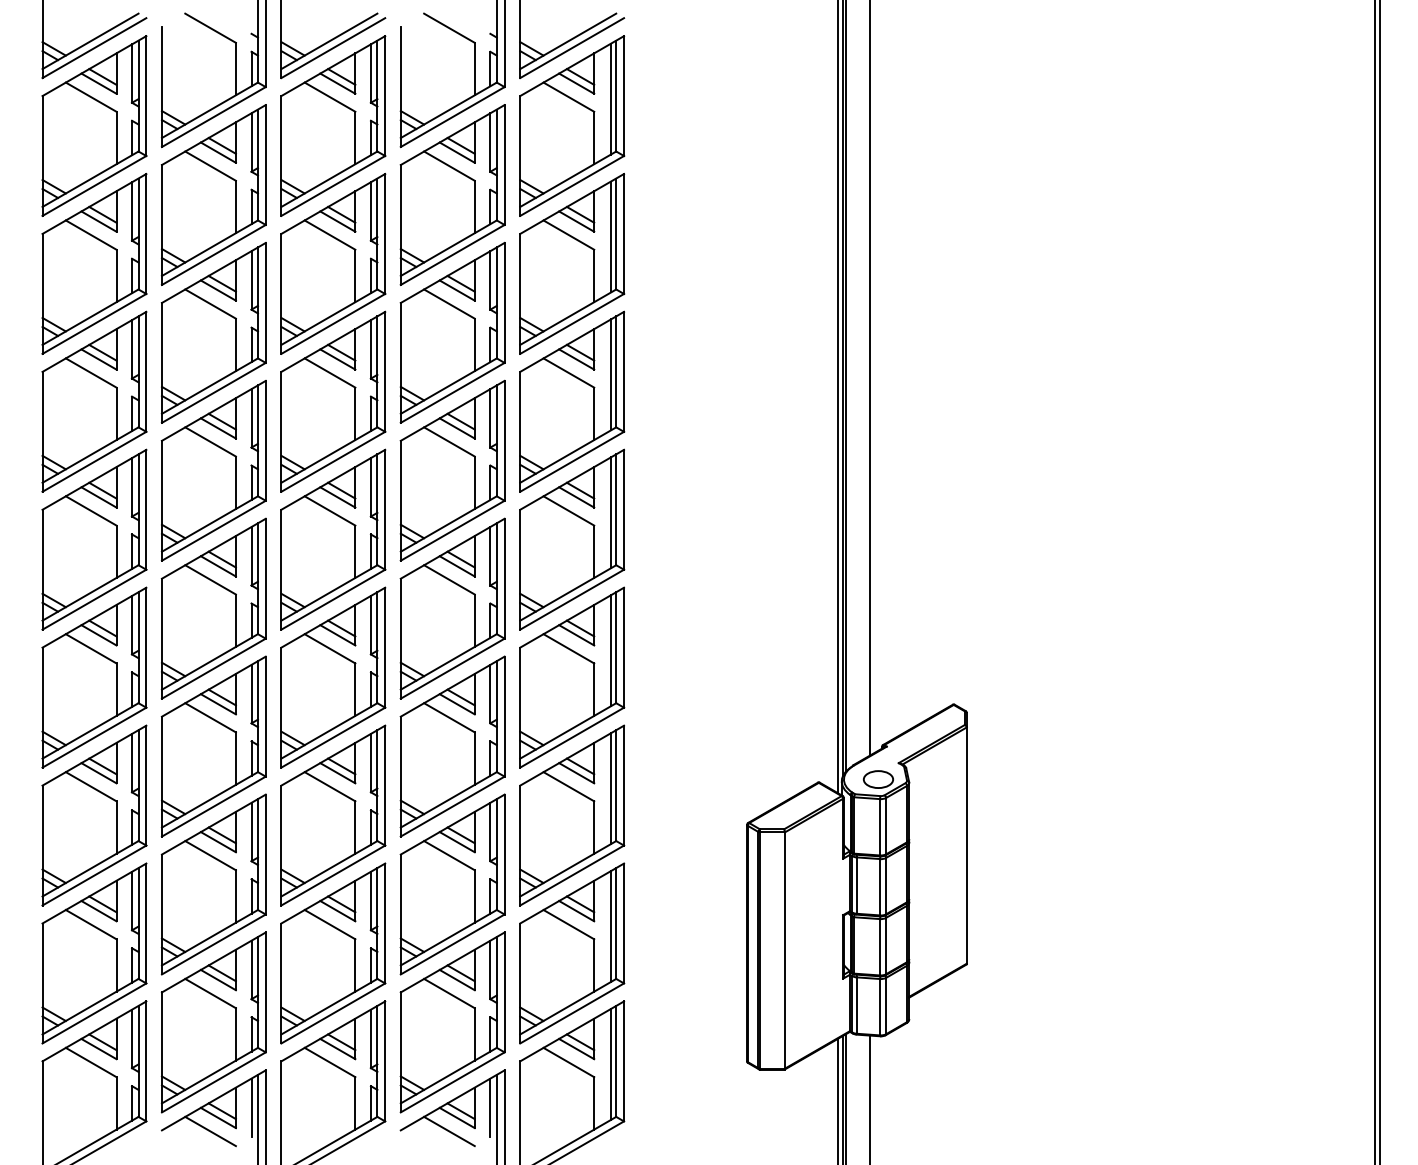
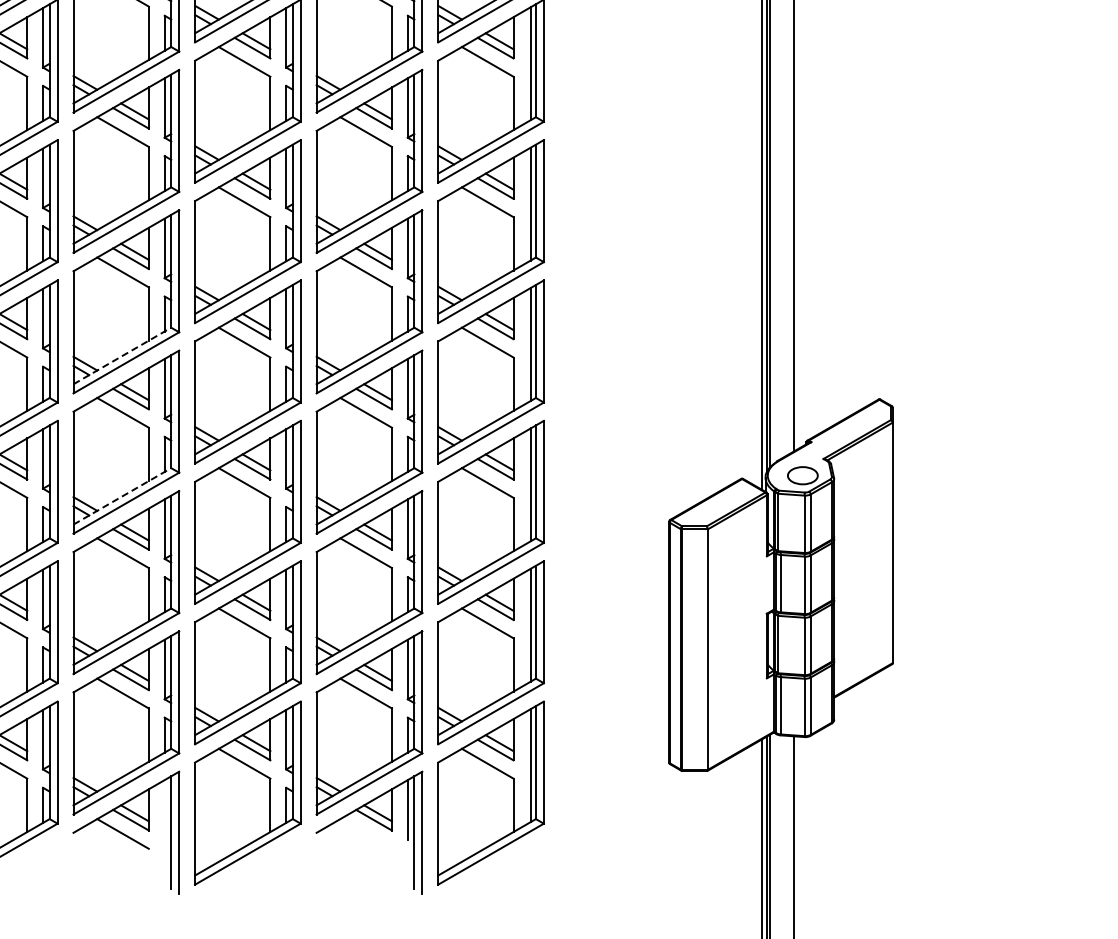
line: (210, 661) -> (122, 355), solid -> dashed
line: (210, 799) -> (122, 496), solid -> dashed
line: (251, 1107) -> (164, 809), removed
line: (449, 1131) -> (366, 833), removed

